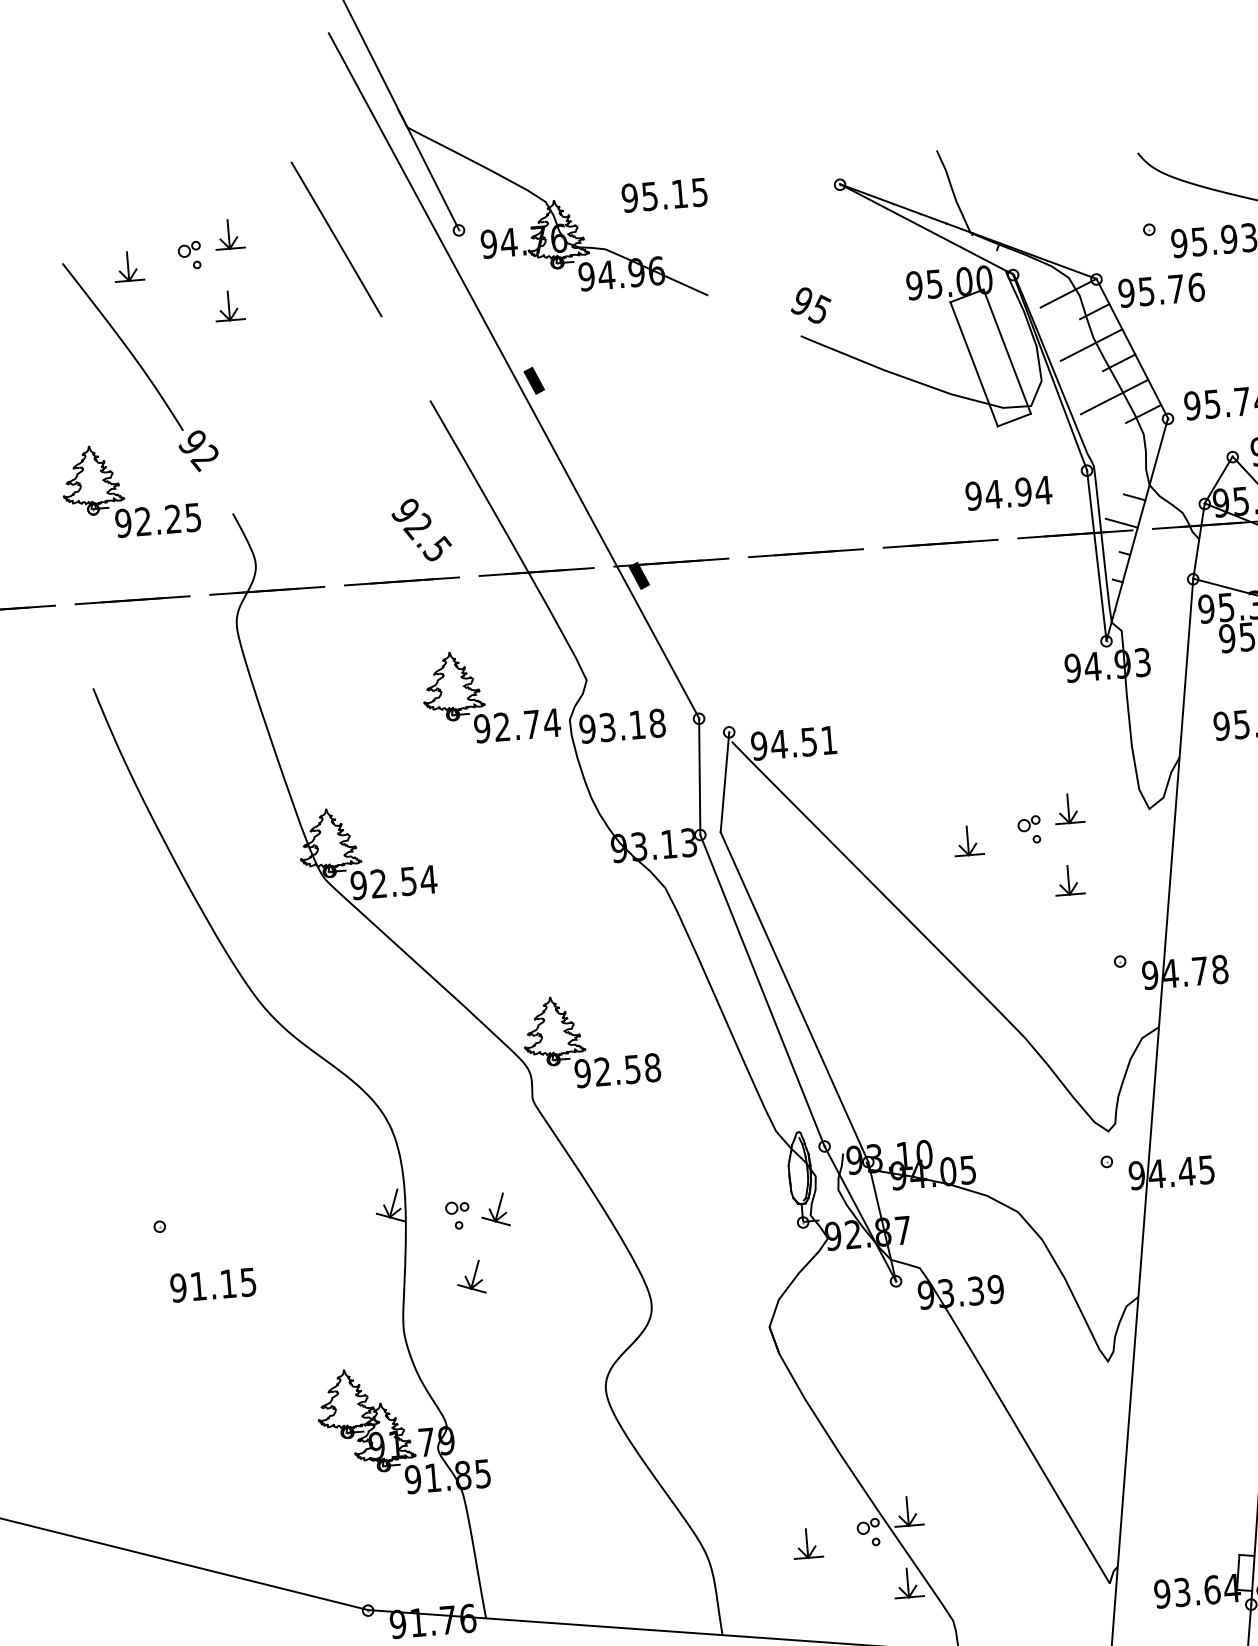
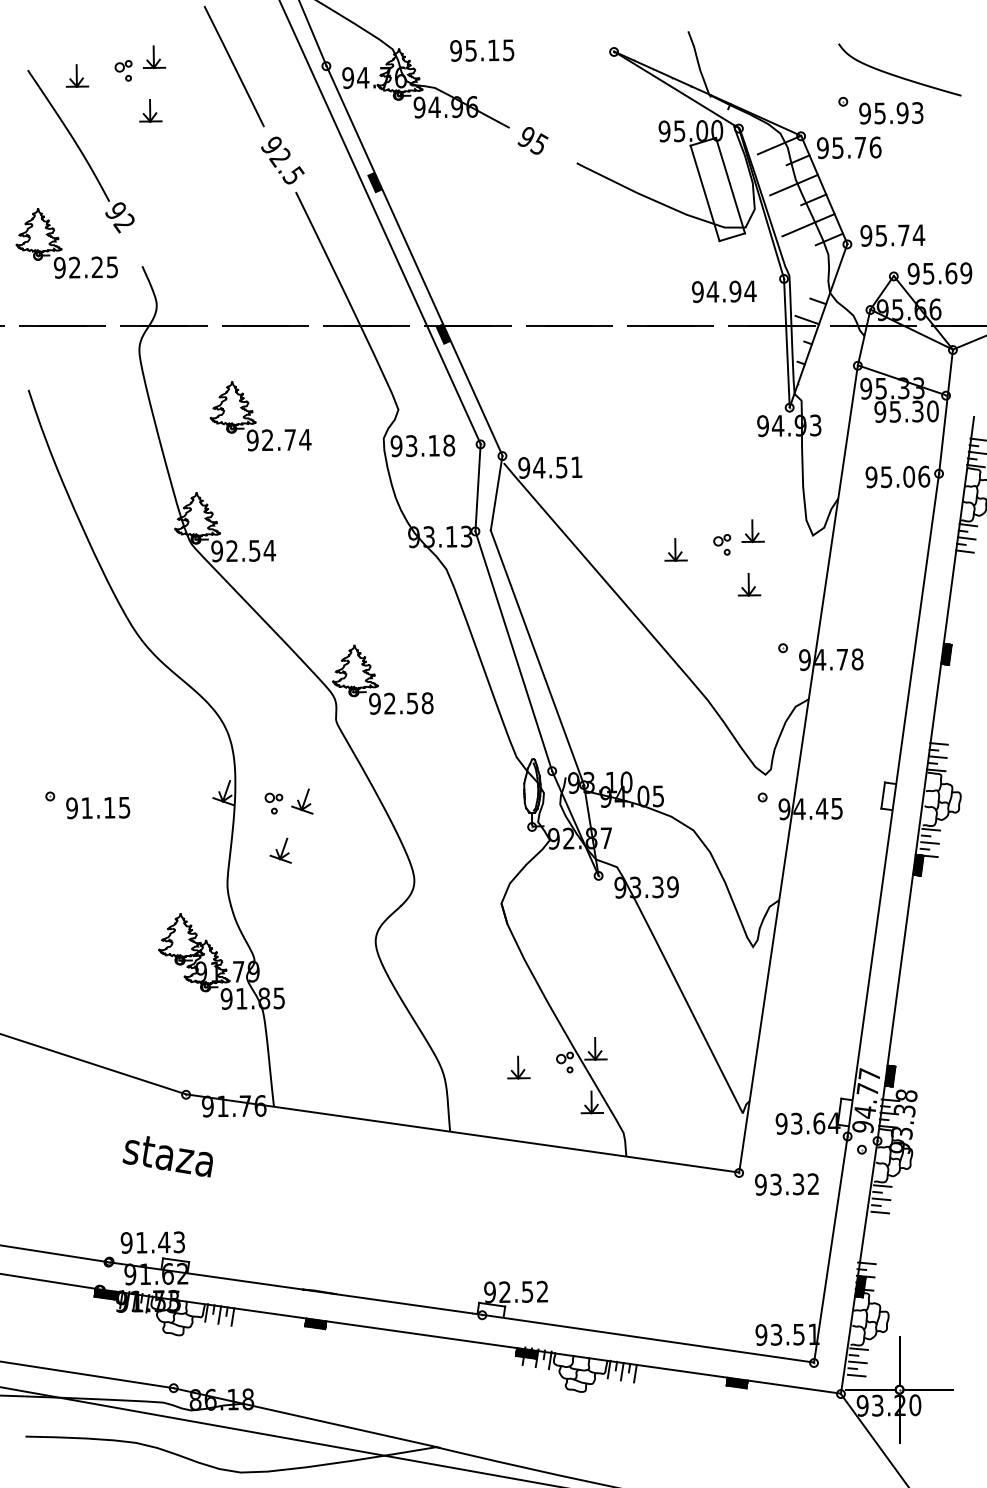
text: (810, 305) -> (532, 140), moved
line: (594, 480) -> (414, 260), added
text: (421, 530) -> (282, 160), moved
part: (485, 703) -> (256, 421), moved
text: (213, 1285) -> (98, 808), moved

